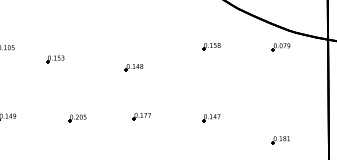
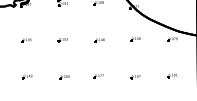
part: (54, 60) -> (62, 40), moved
part: (133, 67) -> (99, 40), moved
part: (278, 139) -> (171, 75), moved

